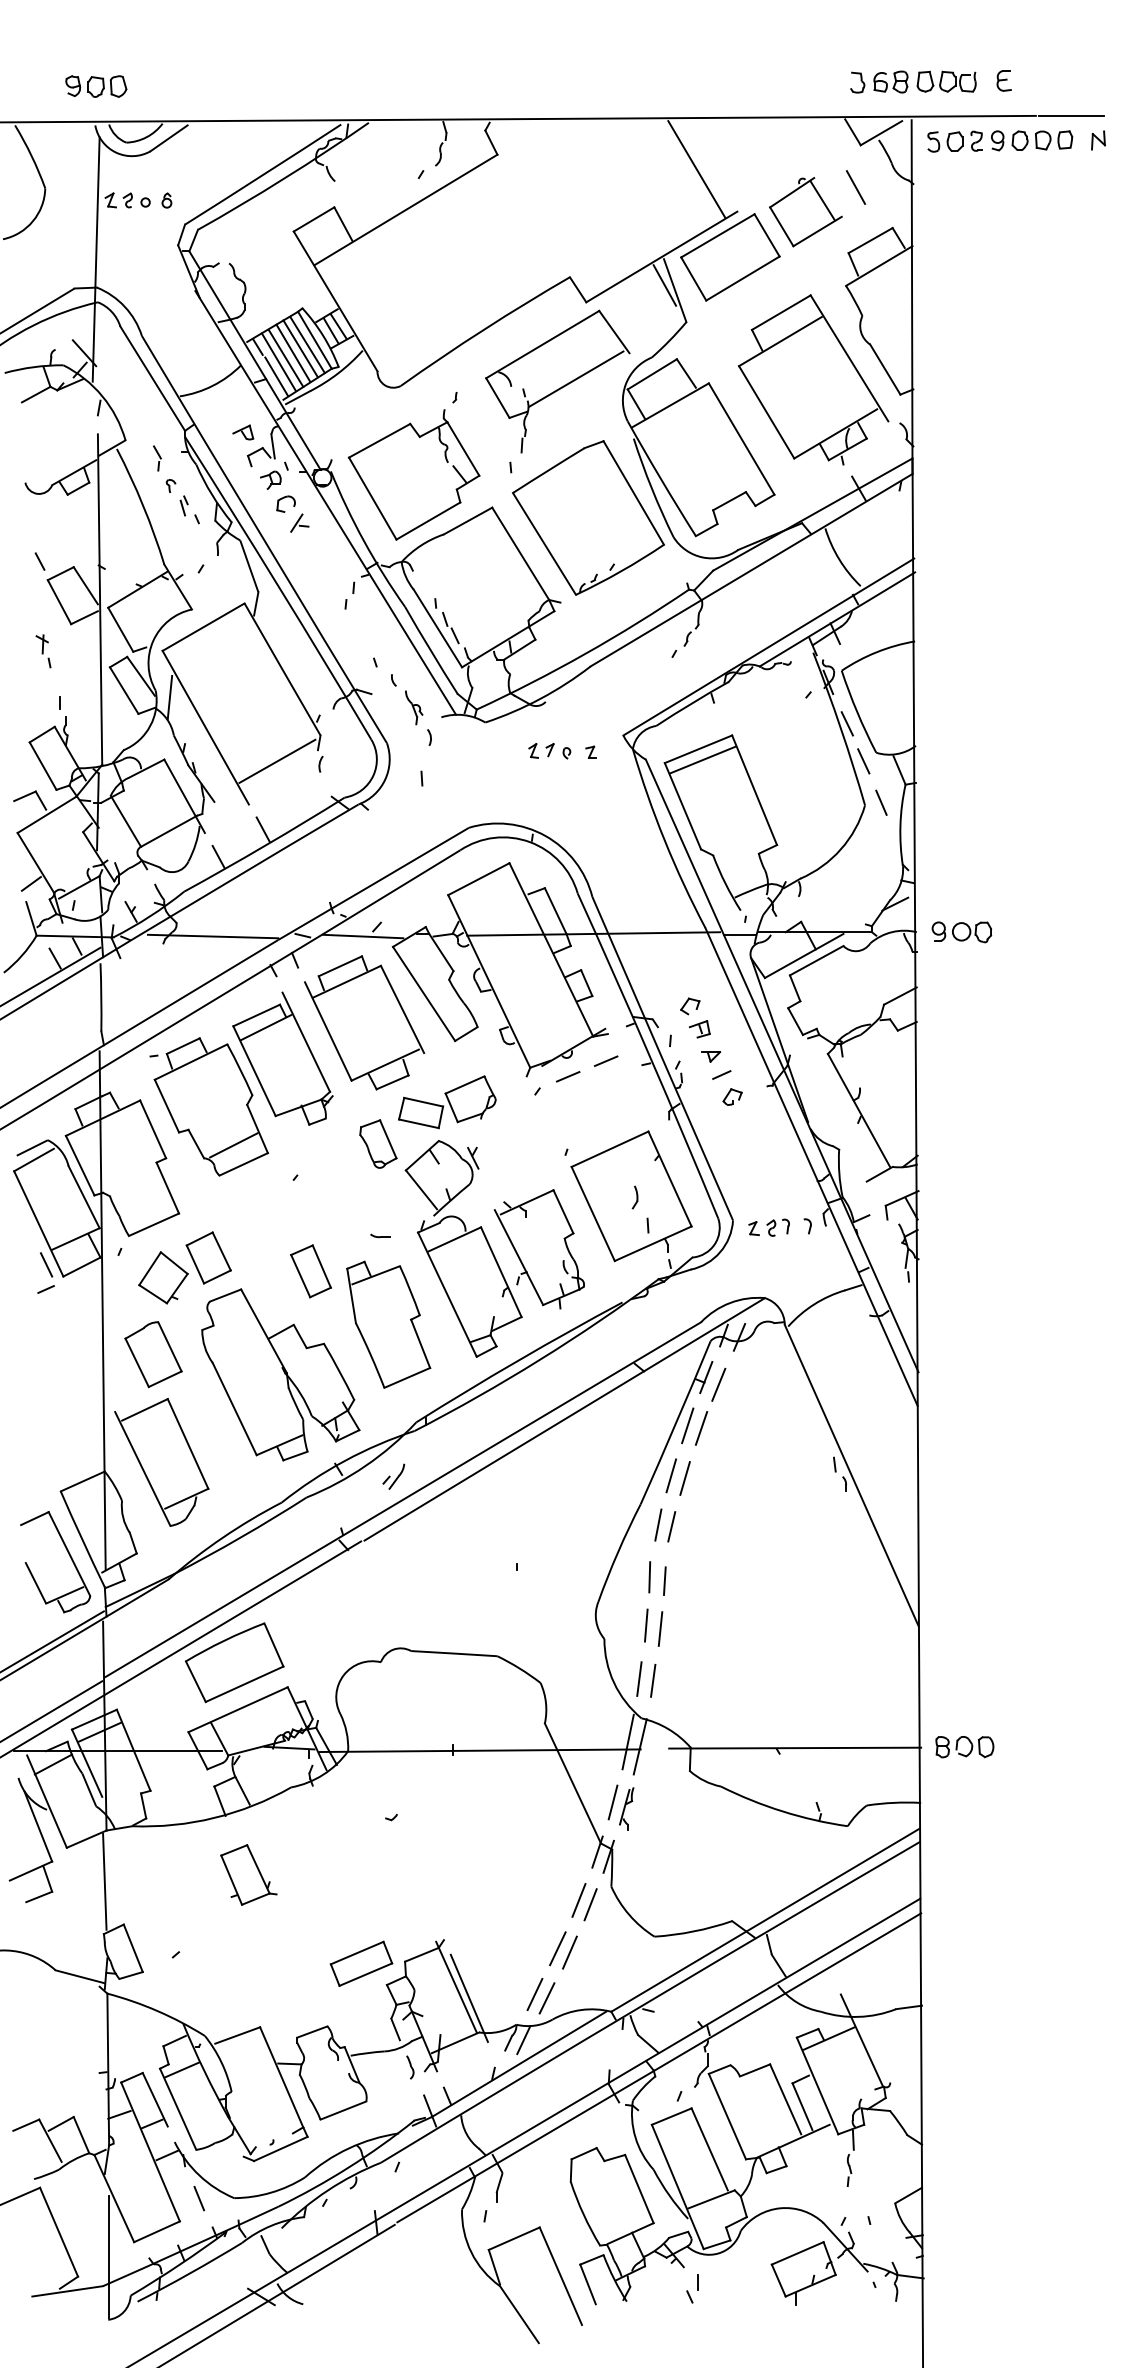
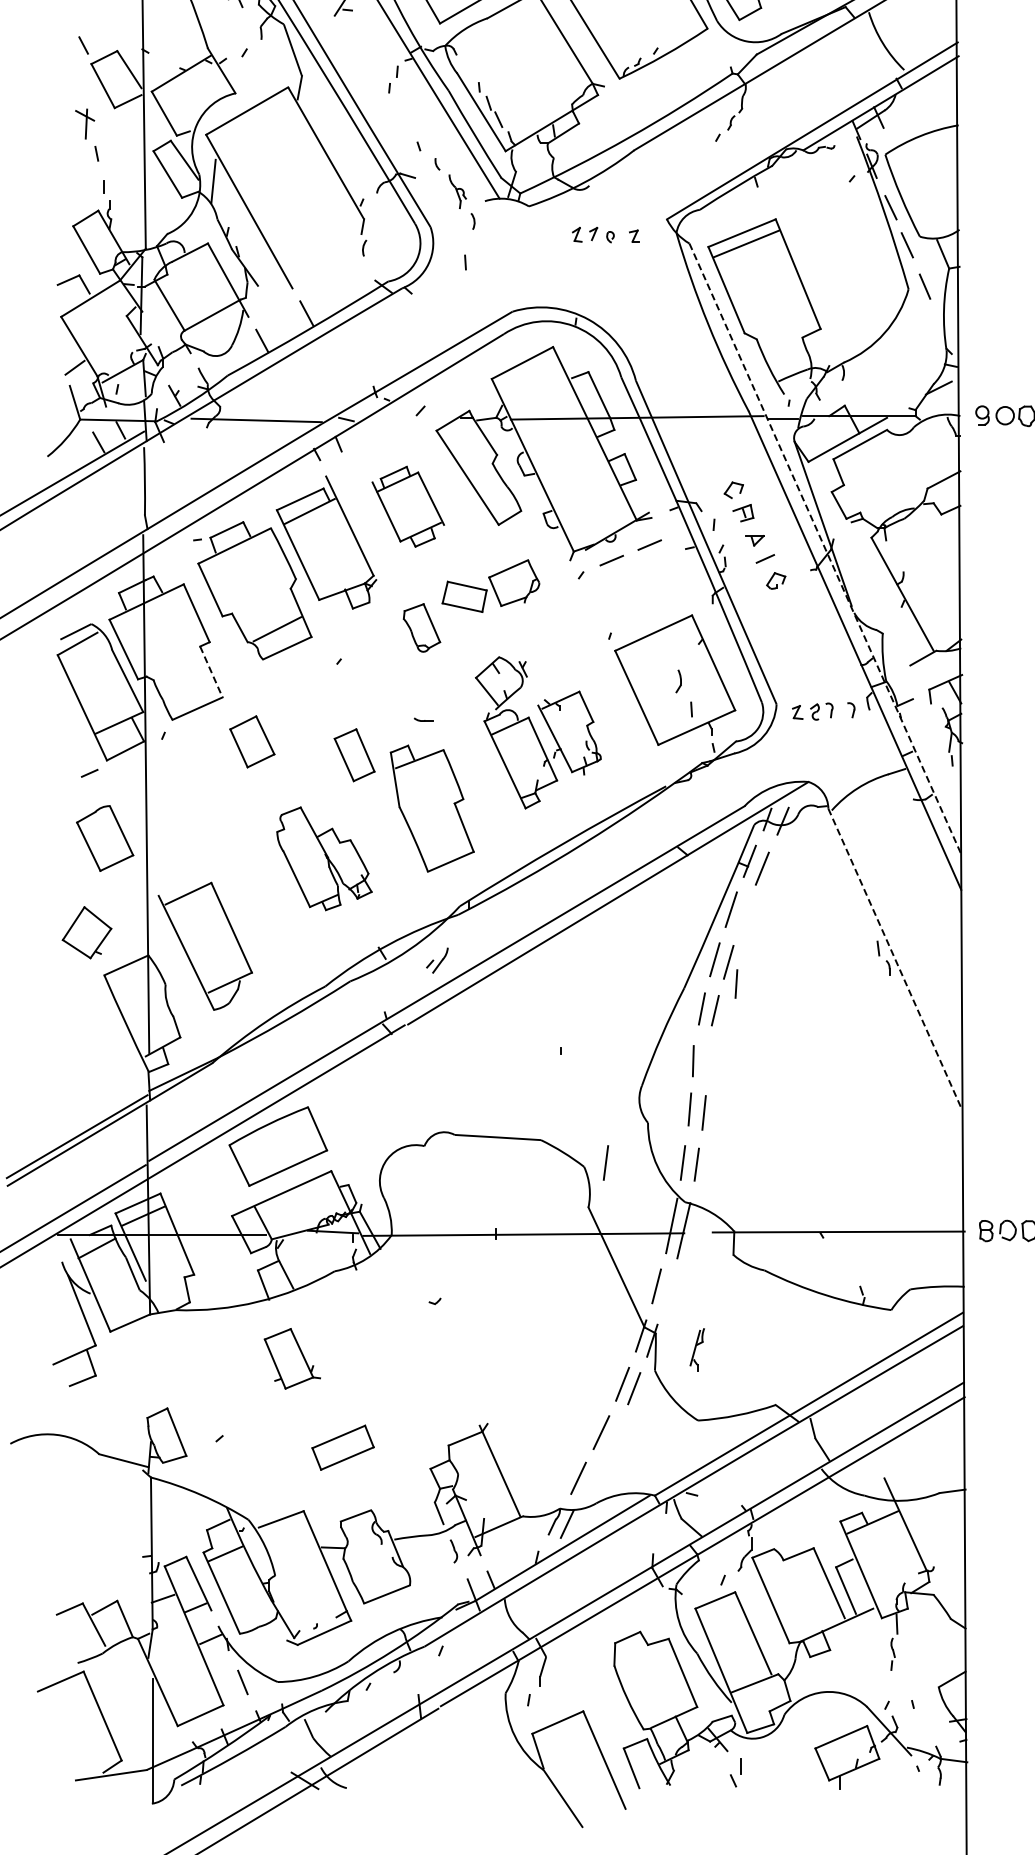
part: (43, 651) -> (87, 135), size x1.6
line: (277, 760) -> (321, 244), removed
line: (363, 936) -> (407, 420), removed
part: (364, 1022) -> (408, 506), size x0.6
line: (782, 1066) -> (826, 550), solid -> dashed
line: (167, 1188) -> (211, 672), solid -> dashed
part: (494, 1248) -> (538, 732), size x0.7
line: (46, 1264) -> (90, 748), removed
part: (163, 1277) -> (87, 932), moved
part: (153, 1354) -> (105, 838), moved
part: (280, 1374) -> (324, 858), size x0.6
line: (701, 1428) -> (745, 912), removed
line: (851, 1475) -> (895, 959), solid -> dashed
part: (69, 1556) -> (113, 1040), removed
line: (664, 1580) -> (736, 983), moved
line: (562, 1678) -> (606, 1162), added
part: (626, 1808) -> (697, 1349), moved
line: (104, 1881) -> (148, 1365), removed
line: (569, 1952) -> (613, 1436), removed
part: (361, 1963) -> (343, 1447), moved
line: (468, 1997) -> (512, 1481), removed
line: (546, 1998) -> (590, 1482), removed

